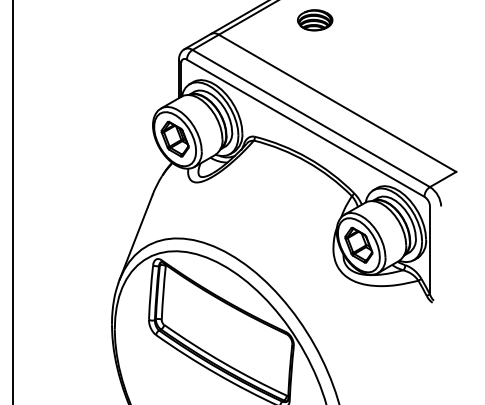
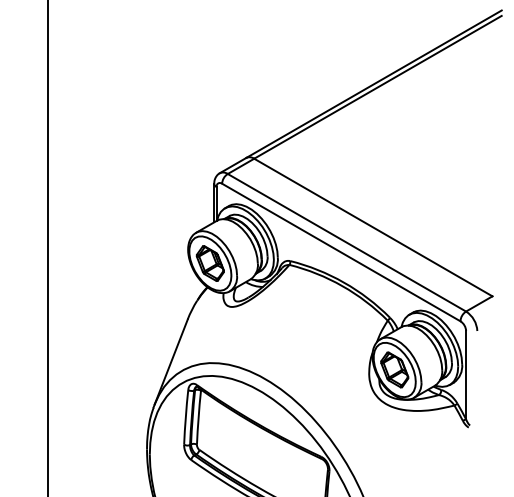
part: (314, 20) -> (350, 144), removed

